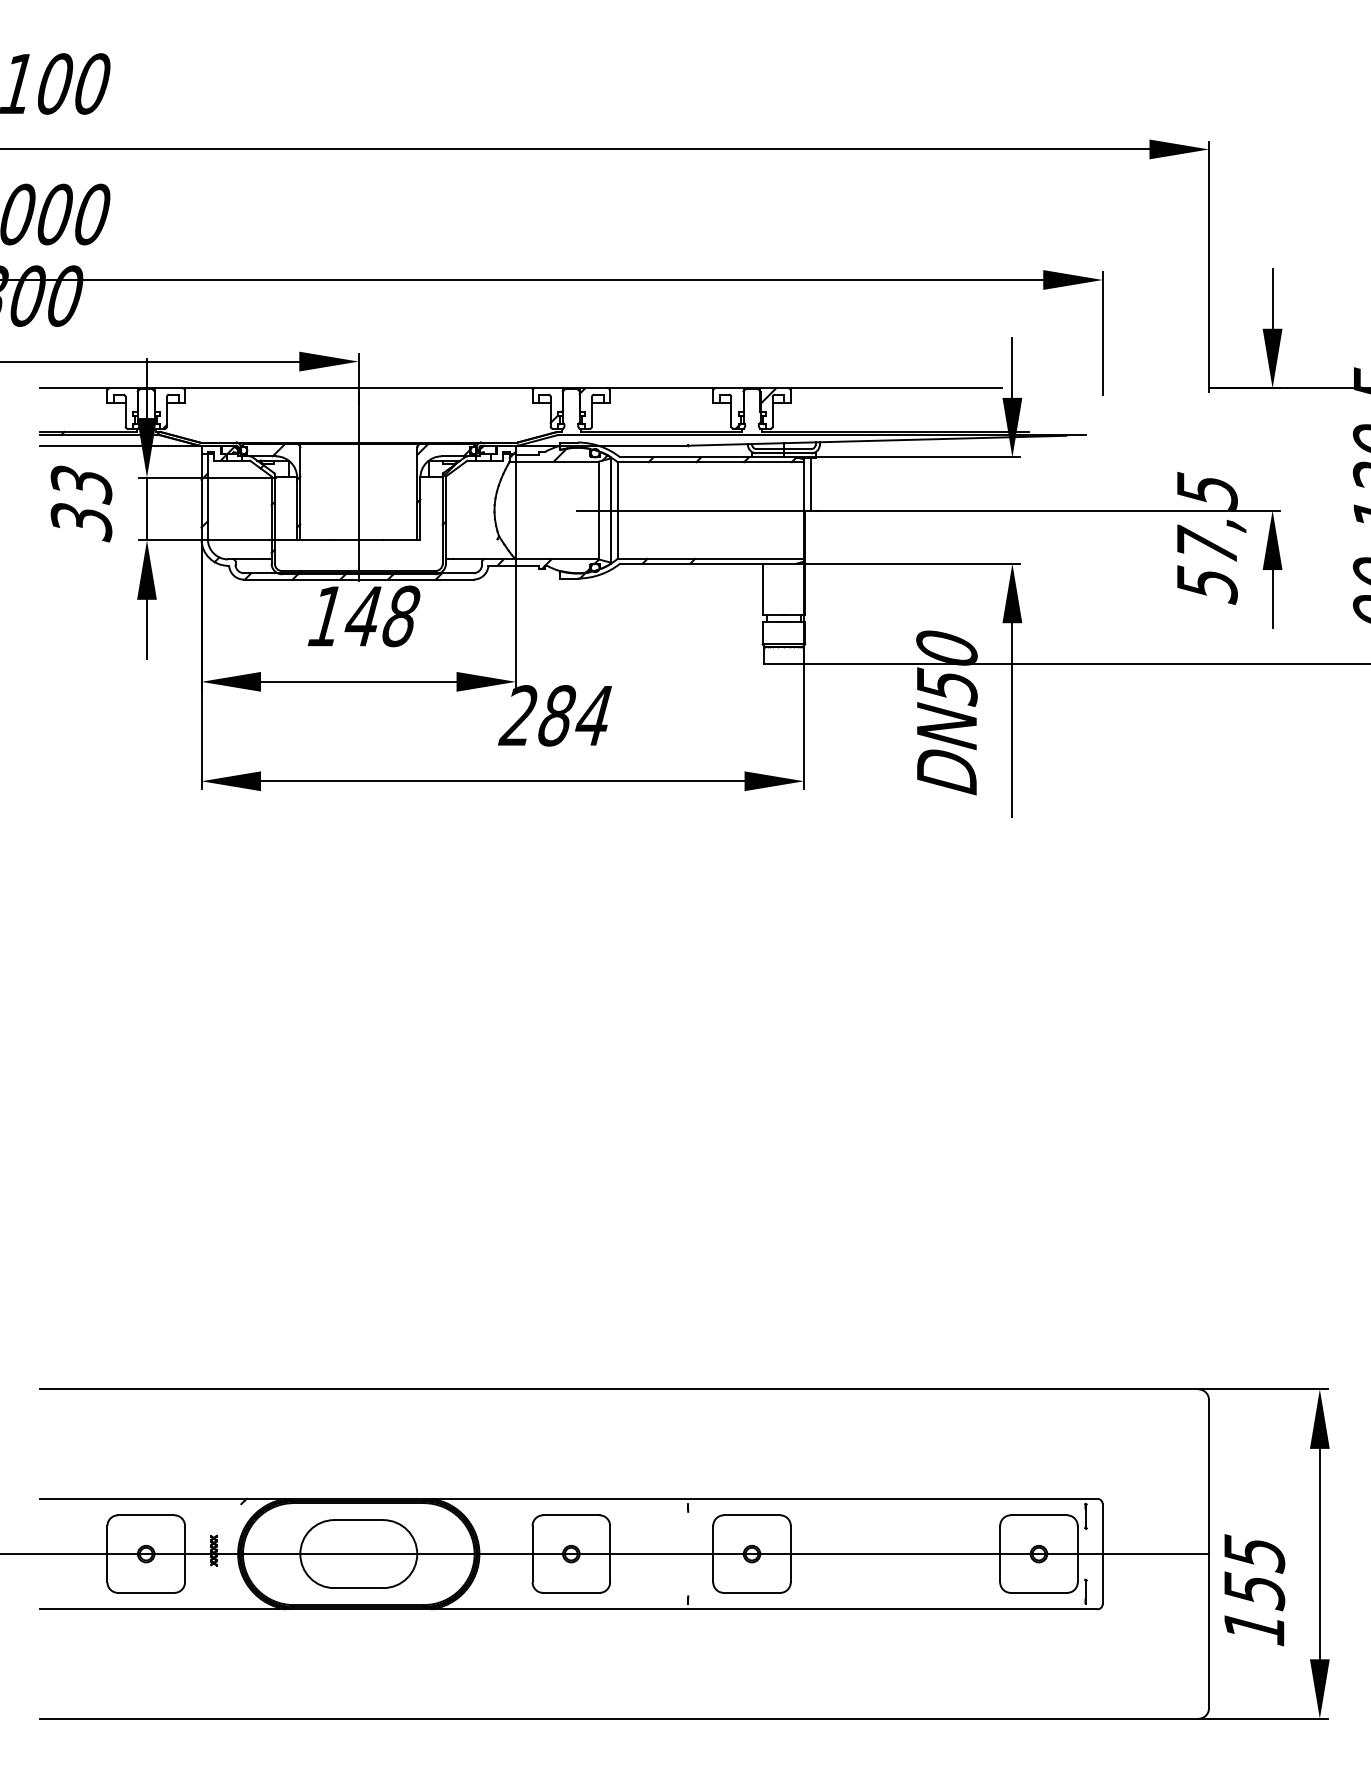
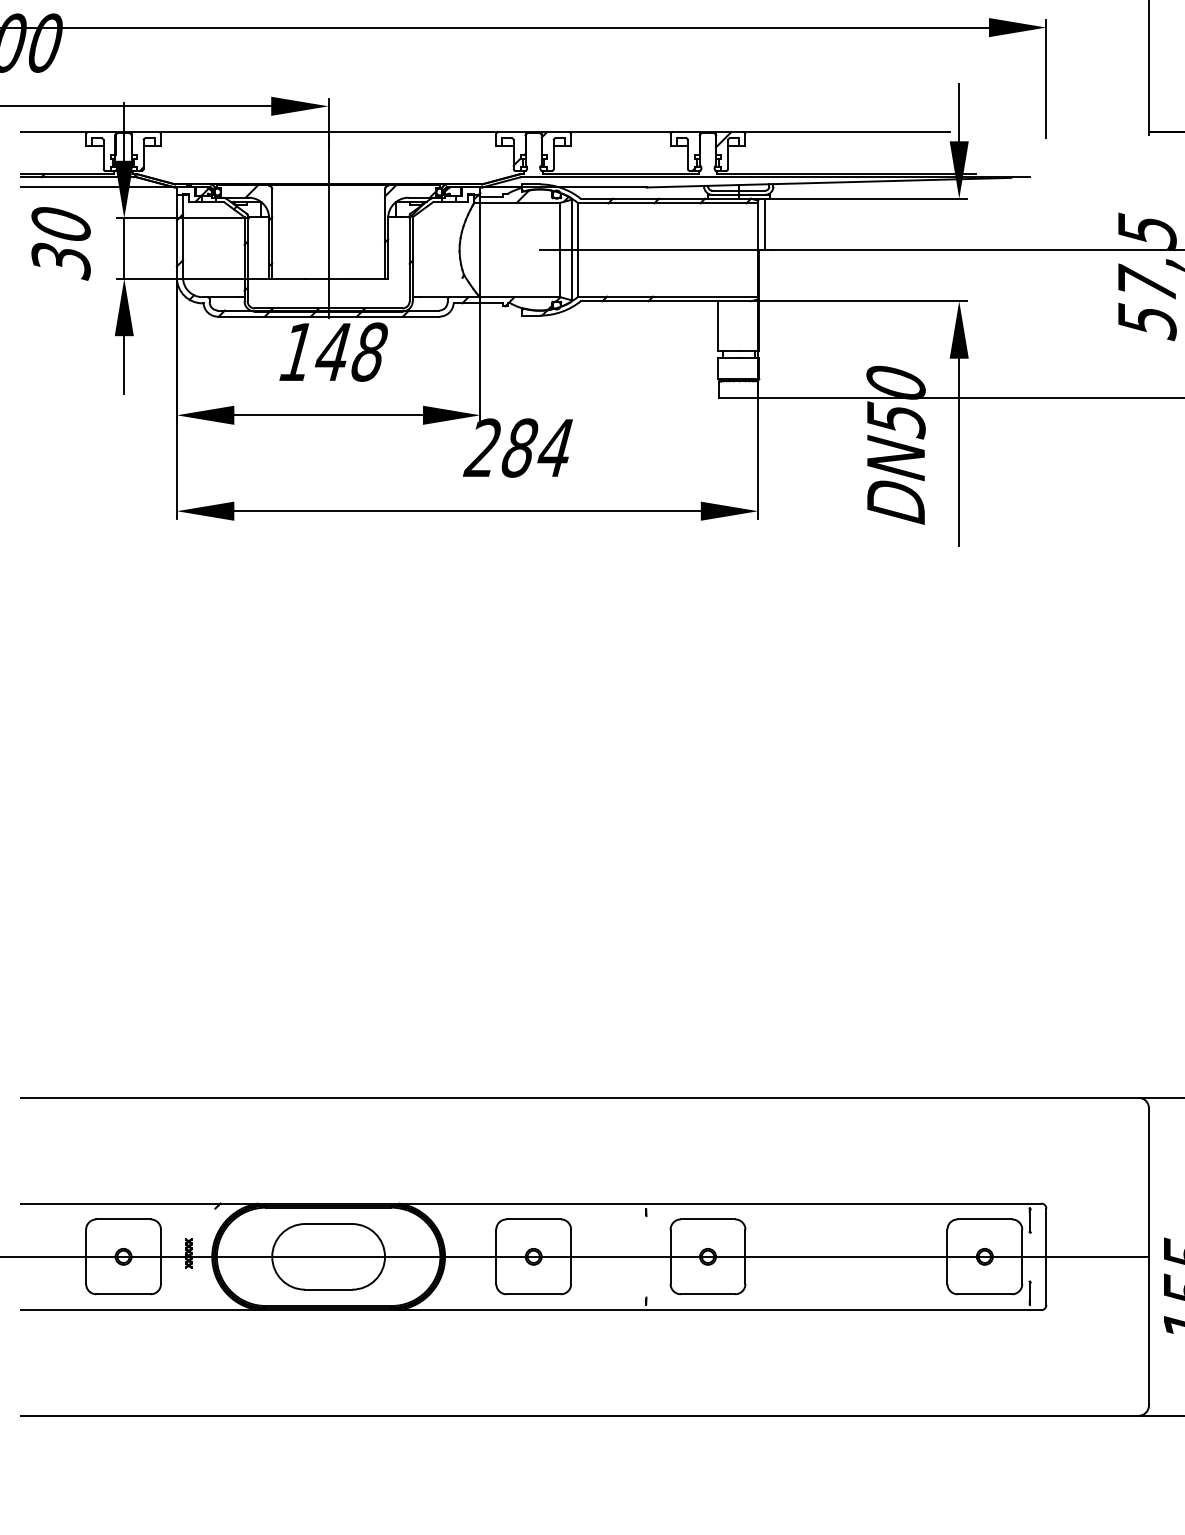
text: (81, 485) -> (61, 225), 33 -> 30

